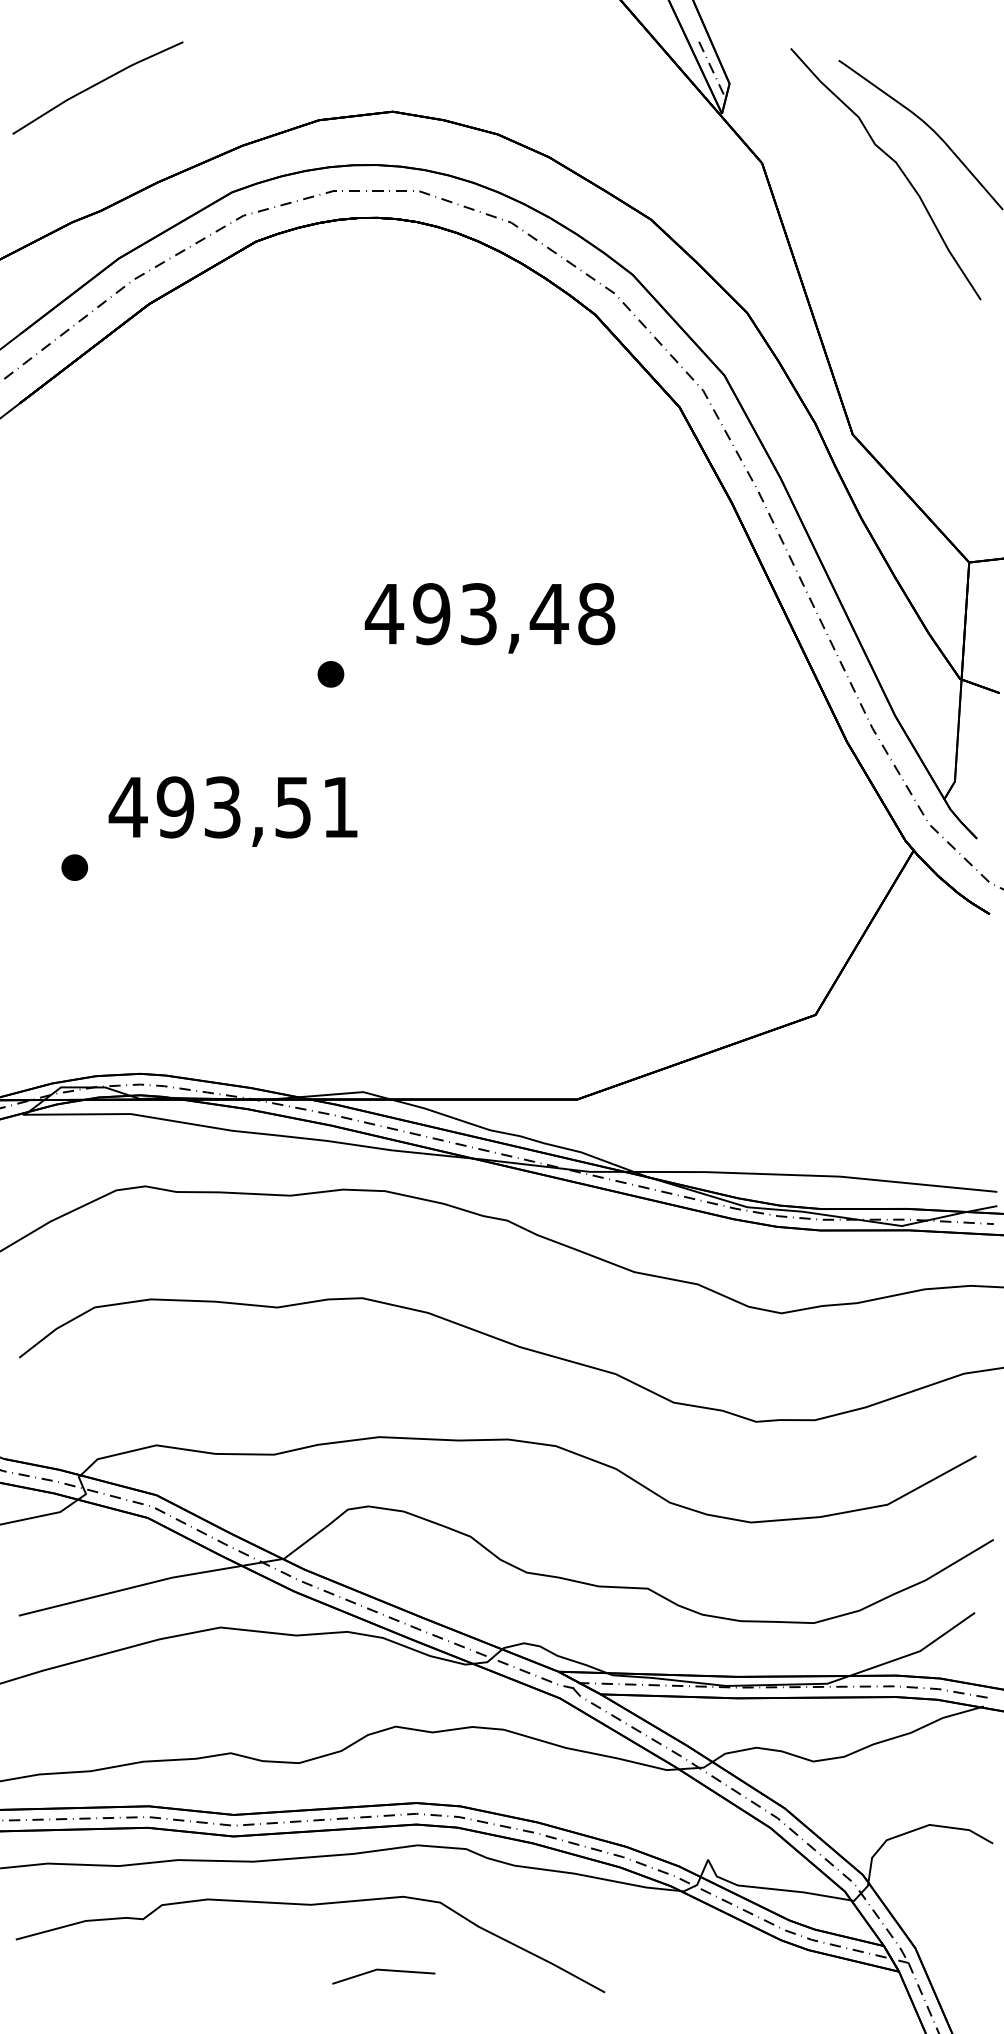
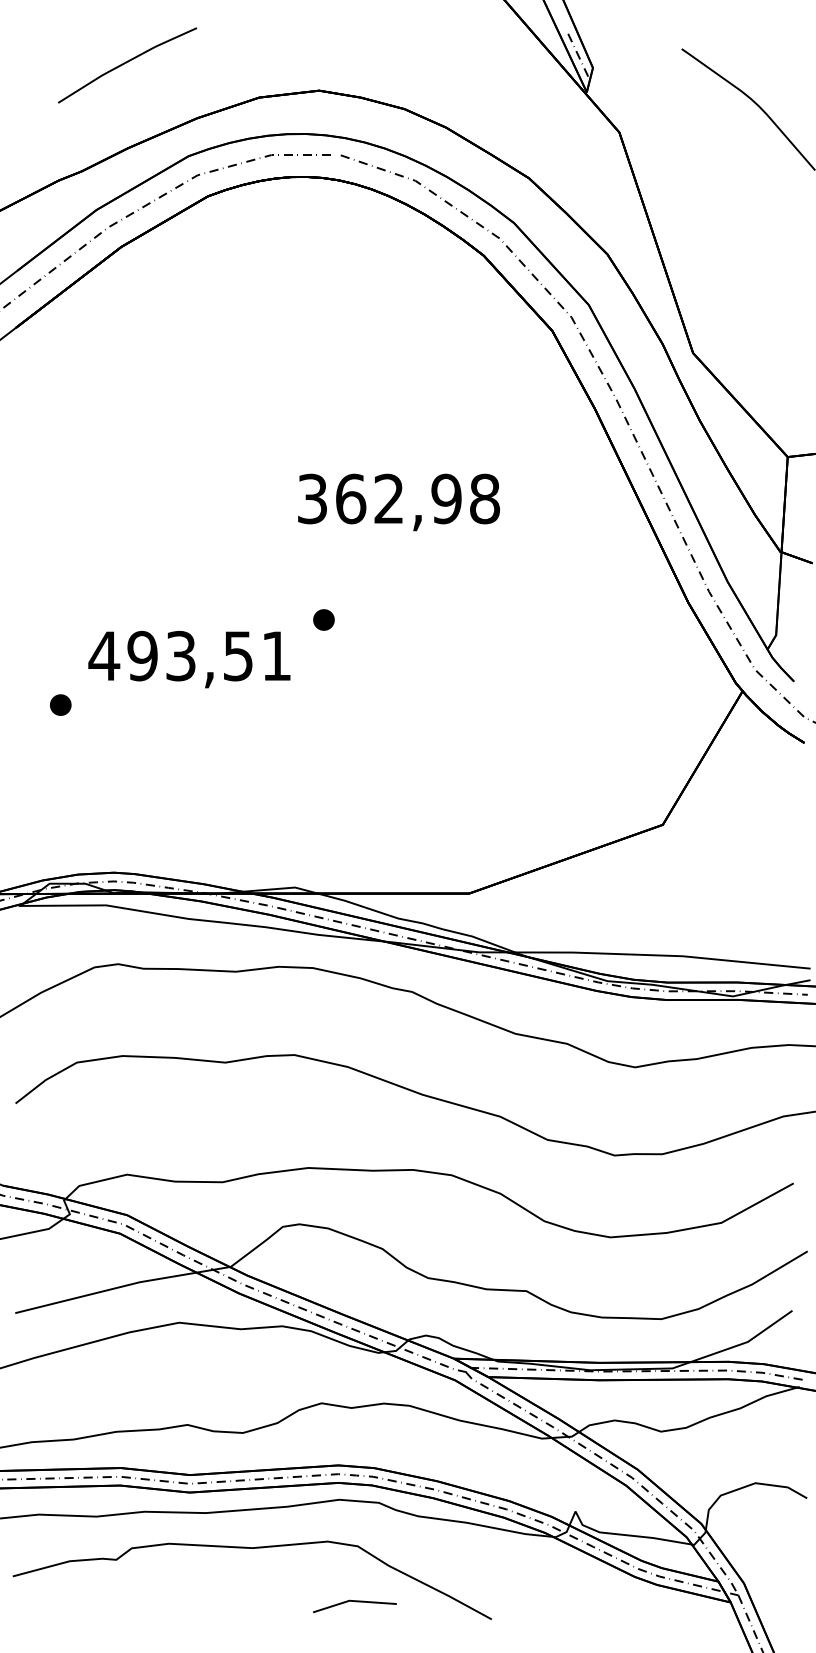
curve: (96, 85) -> (126, 63), moved
curve: (896, 165) -> (728, 134), removed
text: (466, 613) -> (379, 498), 493,48 -> 362,98
part: (330, 673) -> (323, 619), moved
line: (384, 1971) -> (355, 1602), moved

